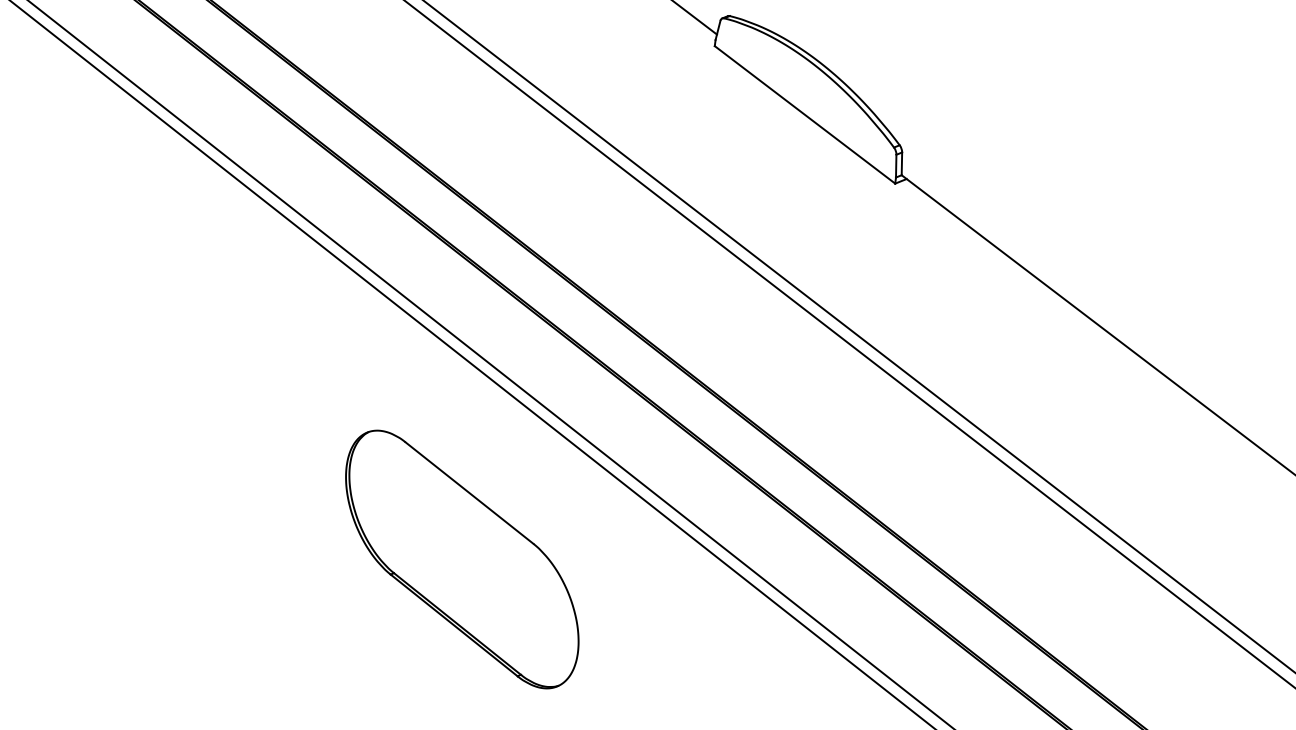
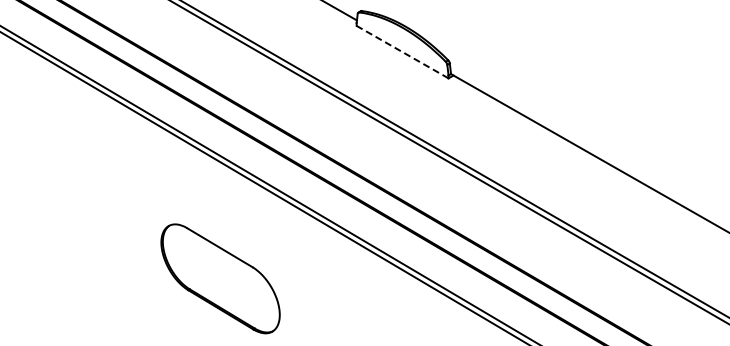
line: (804, 115) -> (402, 52), solid -> dashed
part: (462, 558) -> (220, 278), moved

